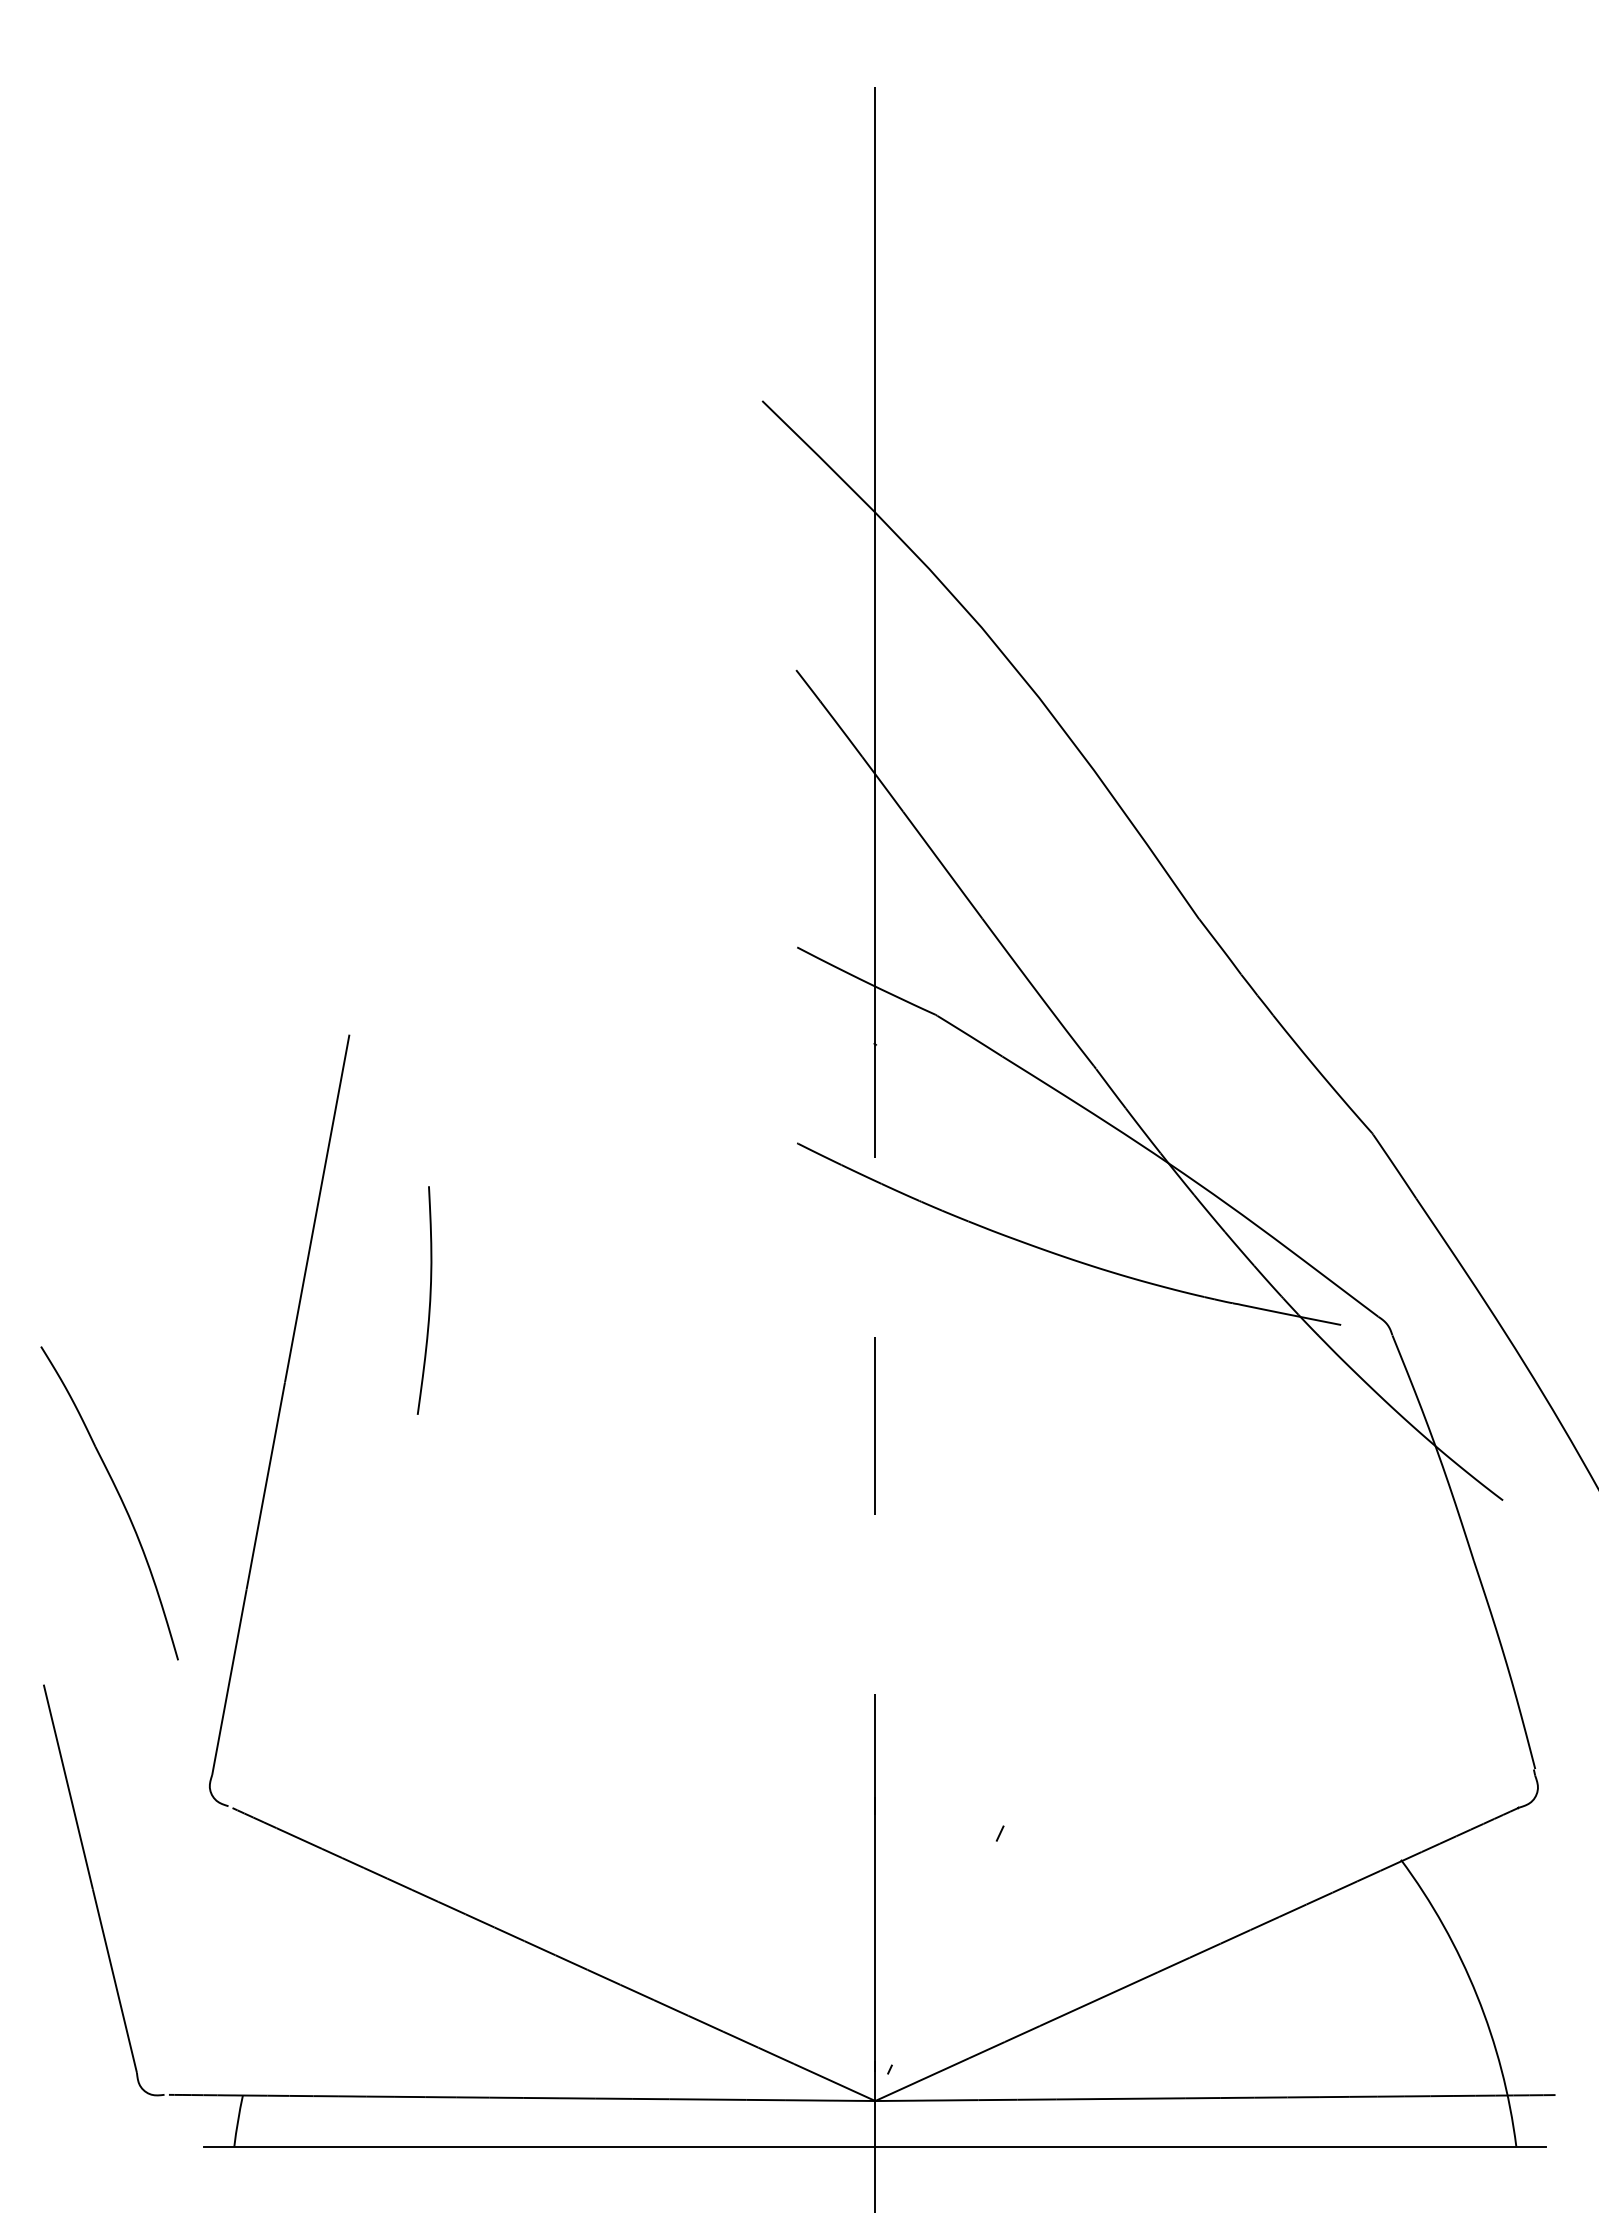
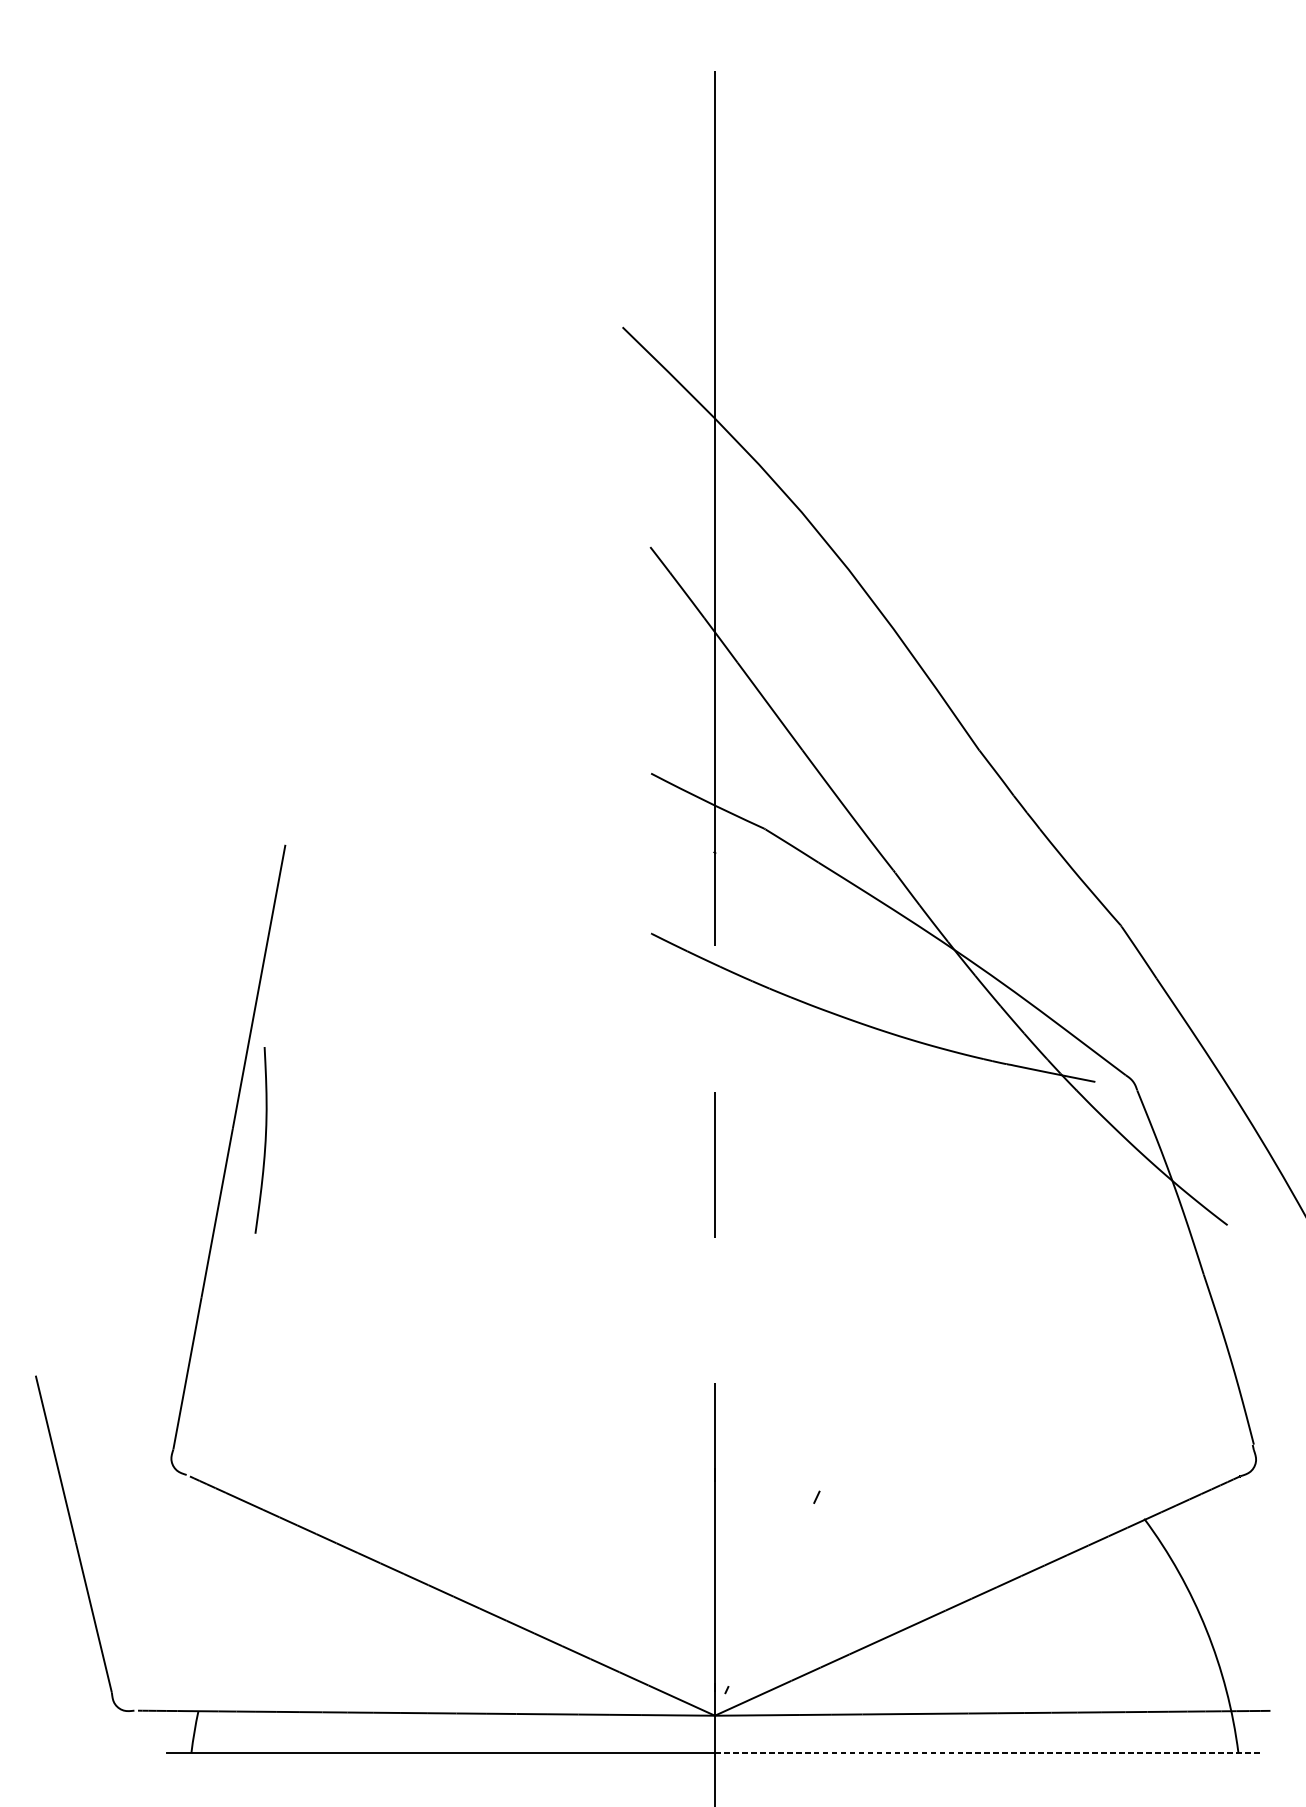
curve: (429, 1300) -> (265, 1140), moved
part: (120, 1500) -> (98, 1225), removed
line: (1210, 2146) -> (988, 1752), solid -> dashed

